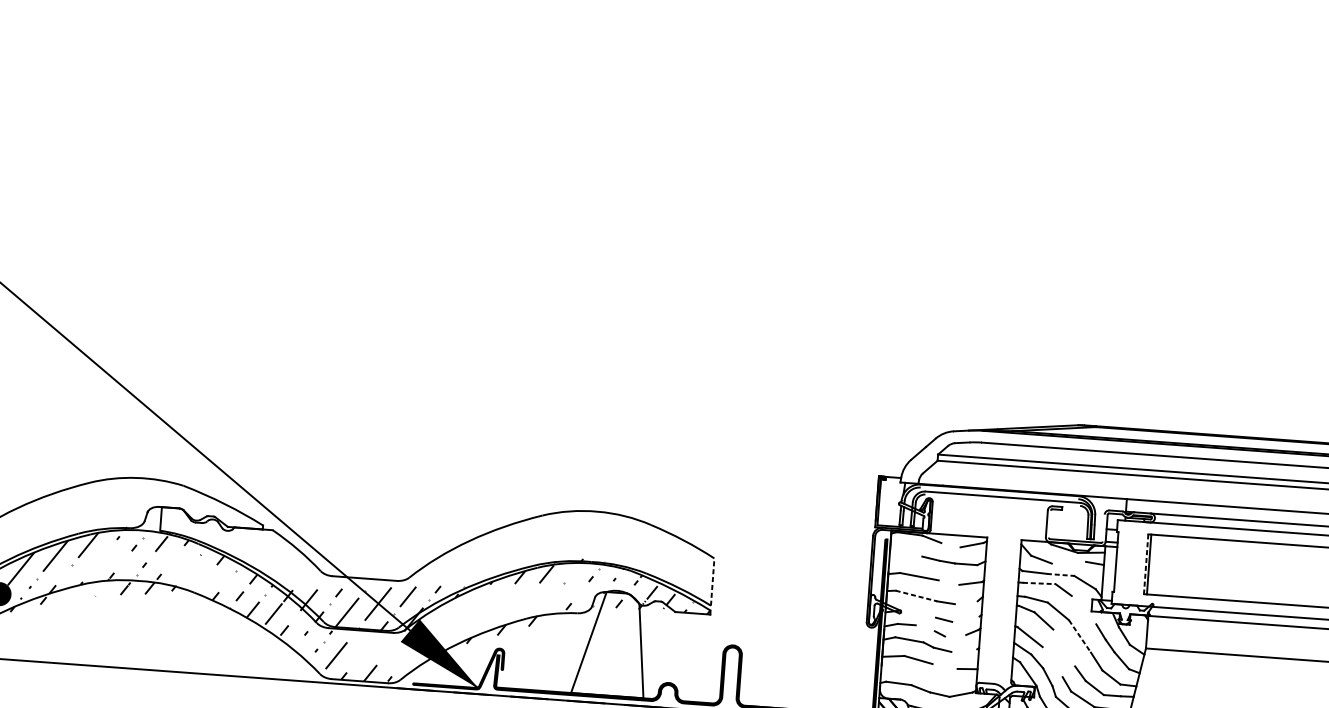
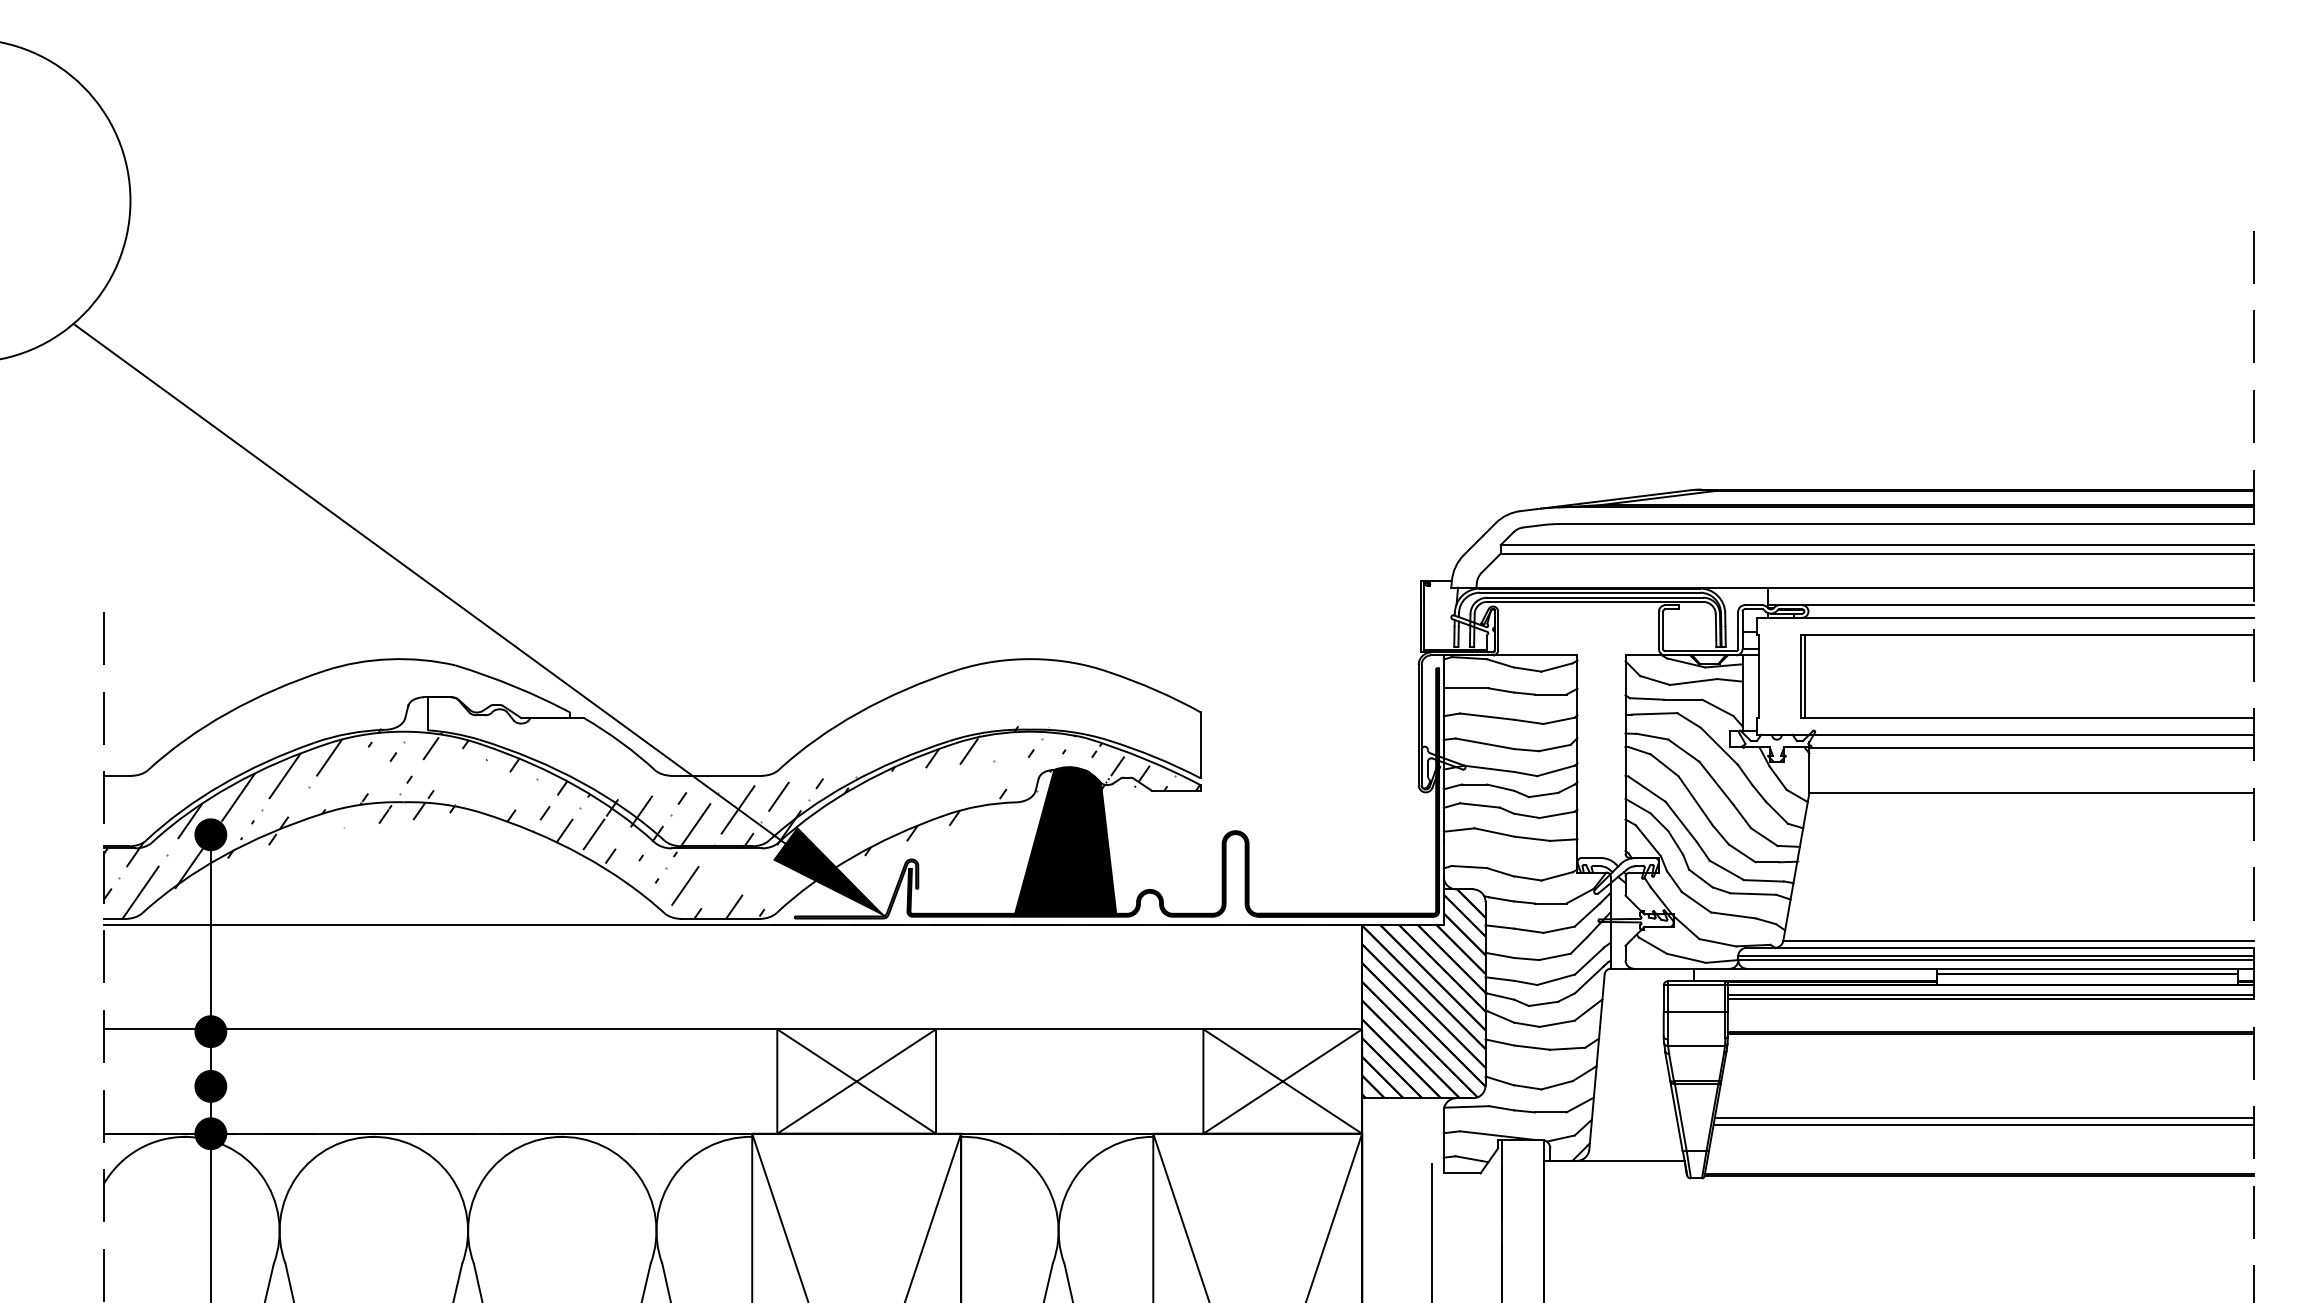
line: (999, 493) -> (1589, 592), added
line: (1002, 499) -> (1595, 601), added
line: (1050, 524) -> (1663, 630), added
line: (1103, 528) -> (1738, 630), added
line: (950, 545) -> (1527, 669), added
line: (906, 555) -> (1466, 688), added
line: (1068, 563) -> (1693, 682), added
line: (1145, 564) -> (1800, 676), dashed -> solid
line: (1060, 574) -> (1683, 699), dashed -> solid
line: (712, 582) -> (1200, 745), dashed -> solid
line: (948, 582) -> (1528, 721), added
line: (1039, 583) -> (1654, 713), dashed -> solid
line: (916, 595) -> (1485, 743), dashed -> solid
line: (965, 602) -> (1554, 747), added
line: (1083, 609) -> (1718, 745), added
line: (918, 613) -> (1489, 768), added
line: (965, 618) -> (1555, 770), added
line: (925, 628) -> (1500, 787), added
line: (955, 635) -> (1543, 794), added
line: (1080, 636) -> (1716, 783), dashed -> solid
fill: (611, 643) -> (1065, 840), added
line: (1064, 647) -> (1695, 800), added
line: (963, 650) -> (1556, 814), added
line: (1052, 661) -> (1680, 821), added
line: (945, 666) -> (1532, 838), added

